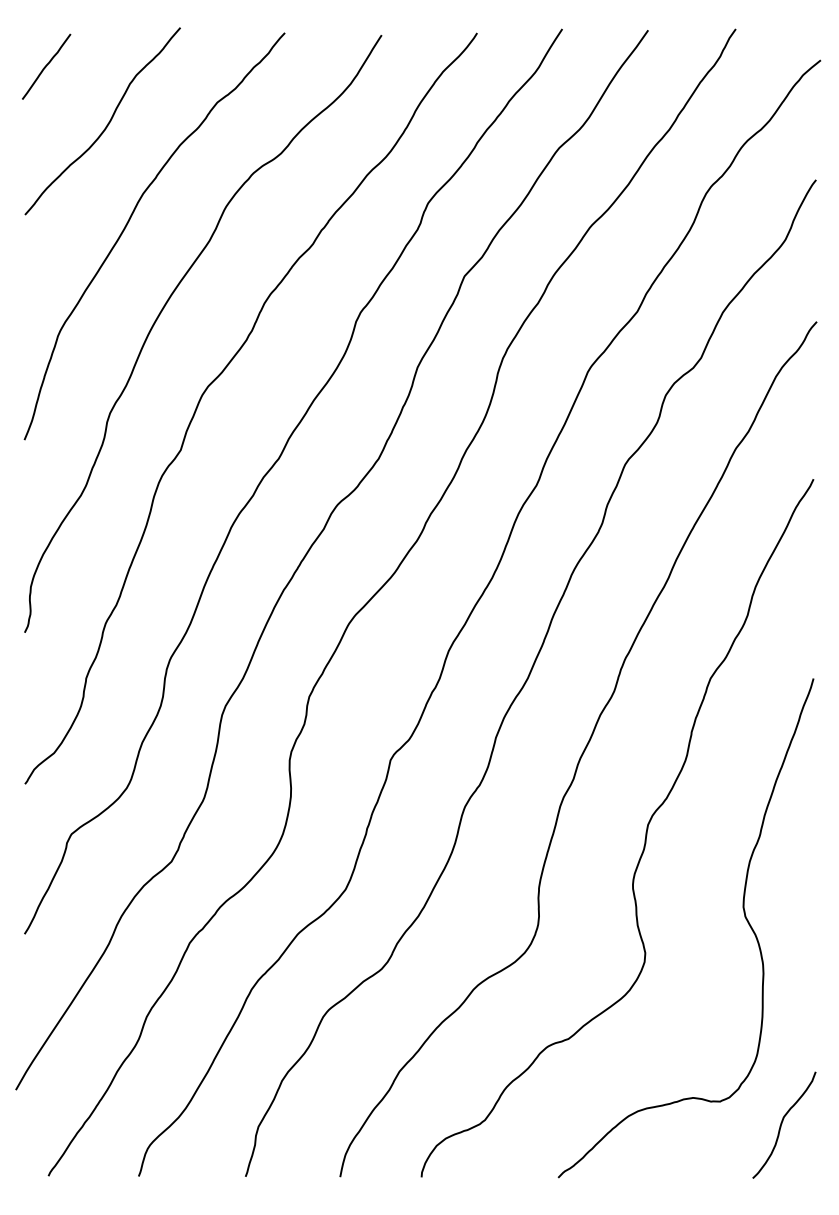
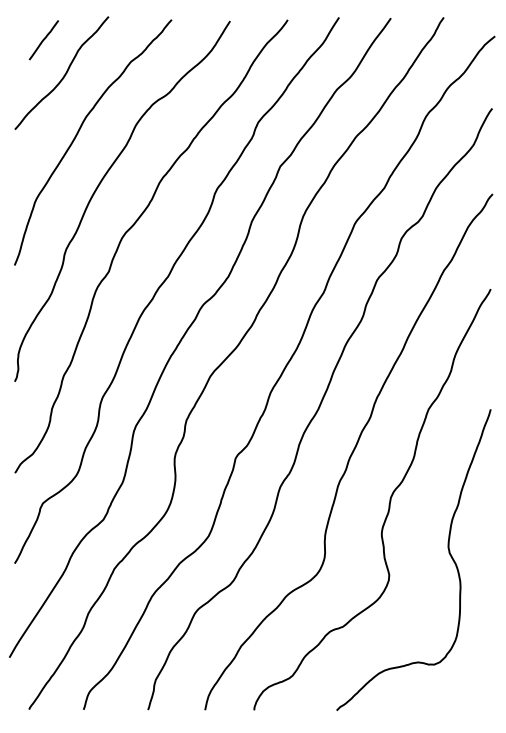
line: (45, 67) -> (43, 40), moved
curve: (783, 1124) -> (472, 678), removed

